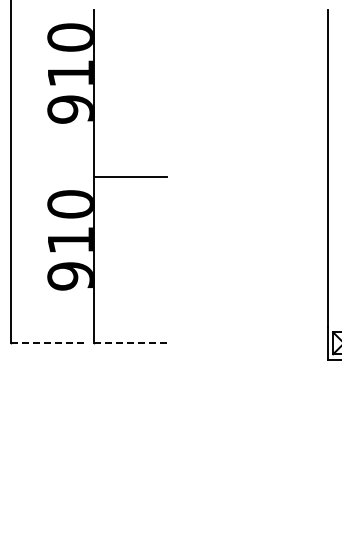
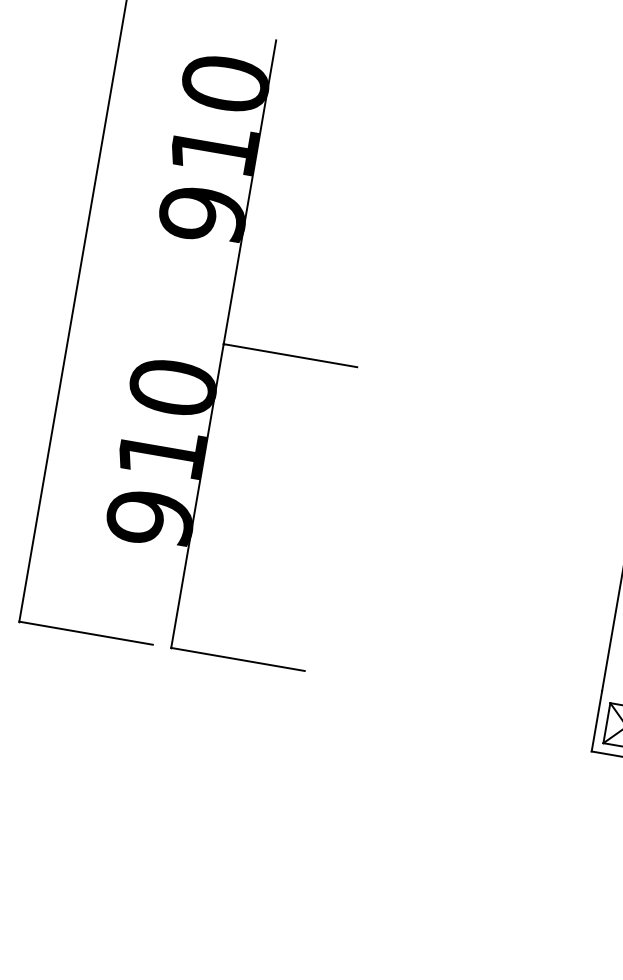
line: (47, 343) -> (86, 633), dashed -> solid
line: (130, 343) -> (237, 659), dashed -> solid

